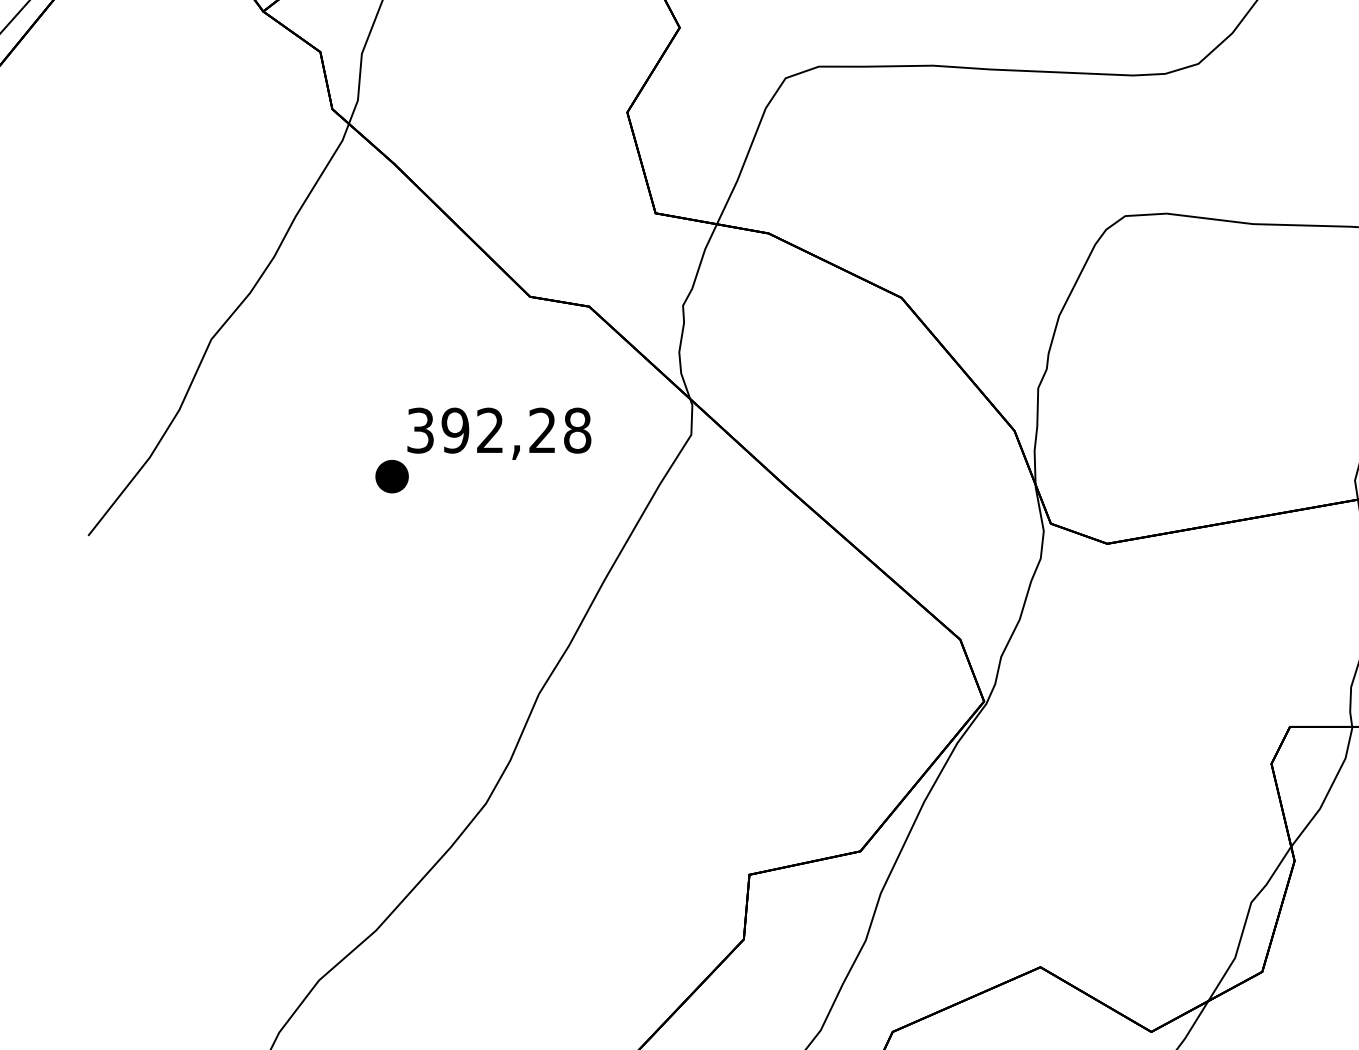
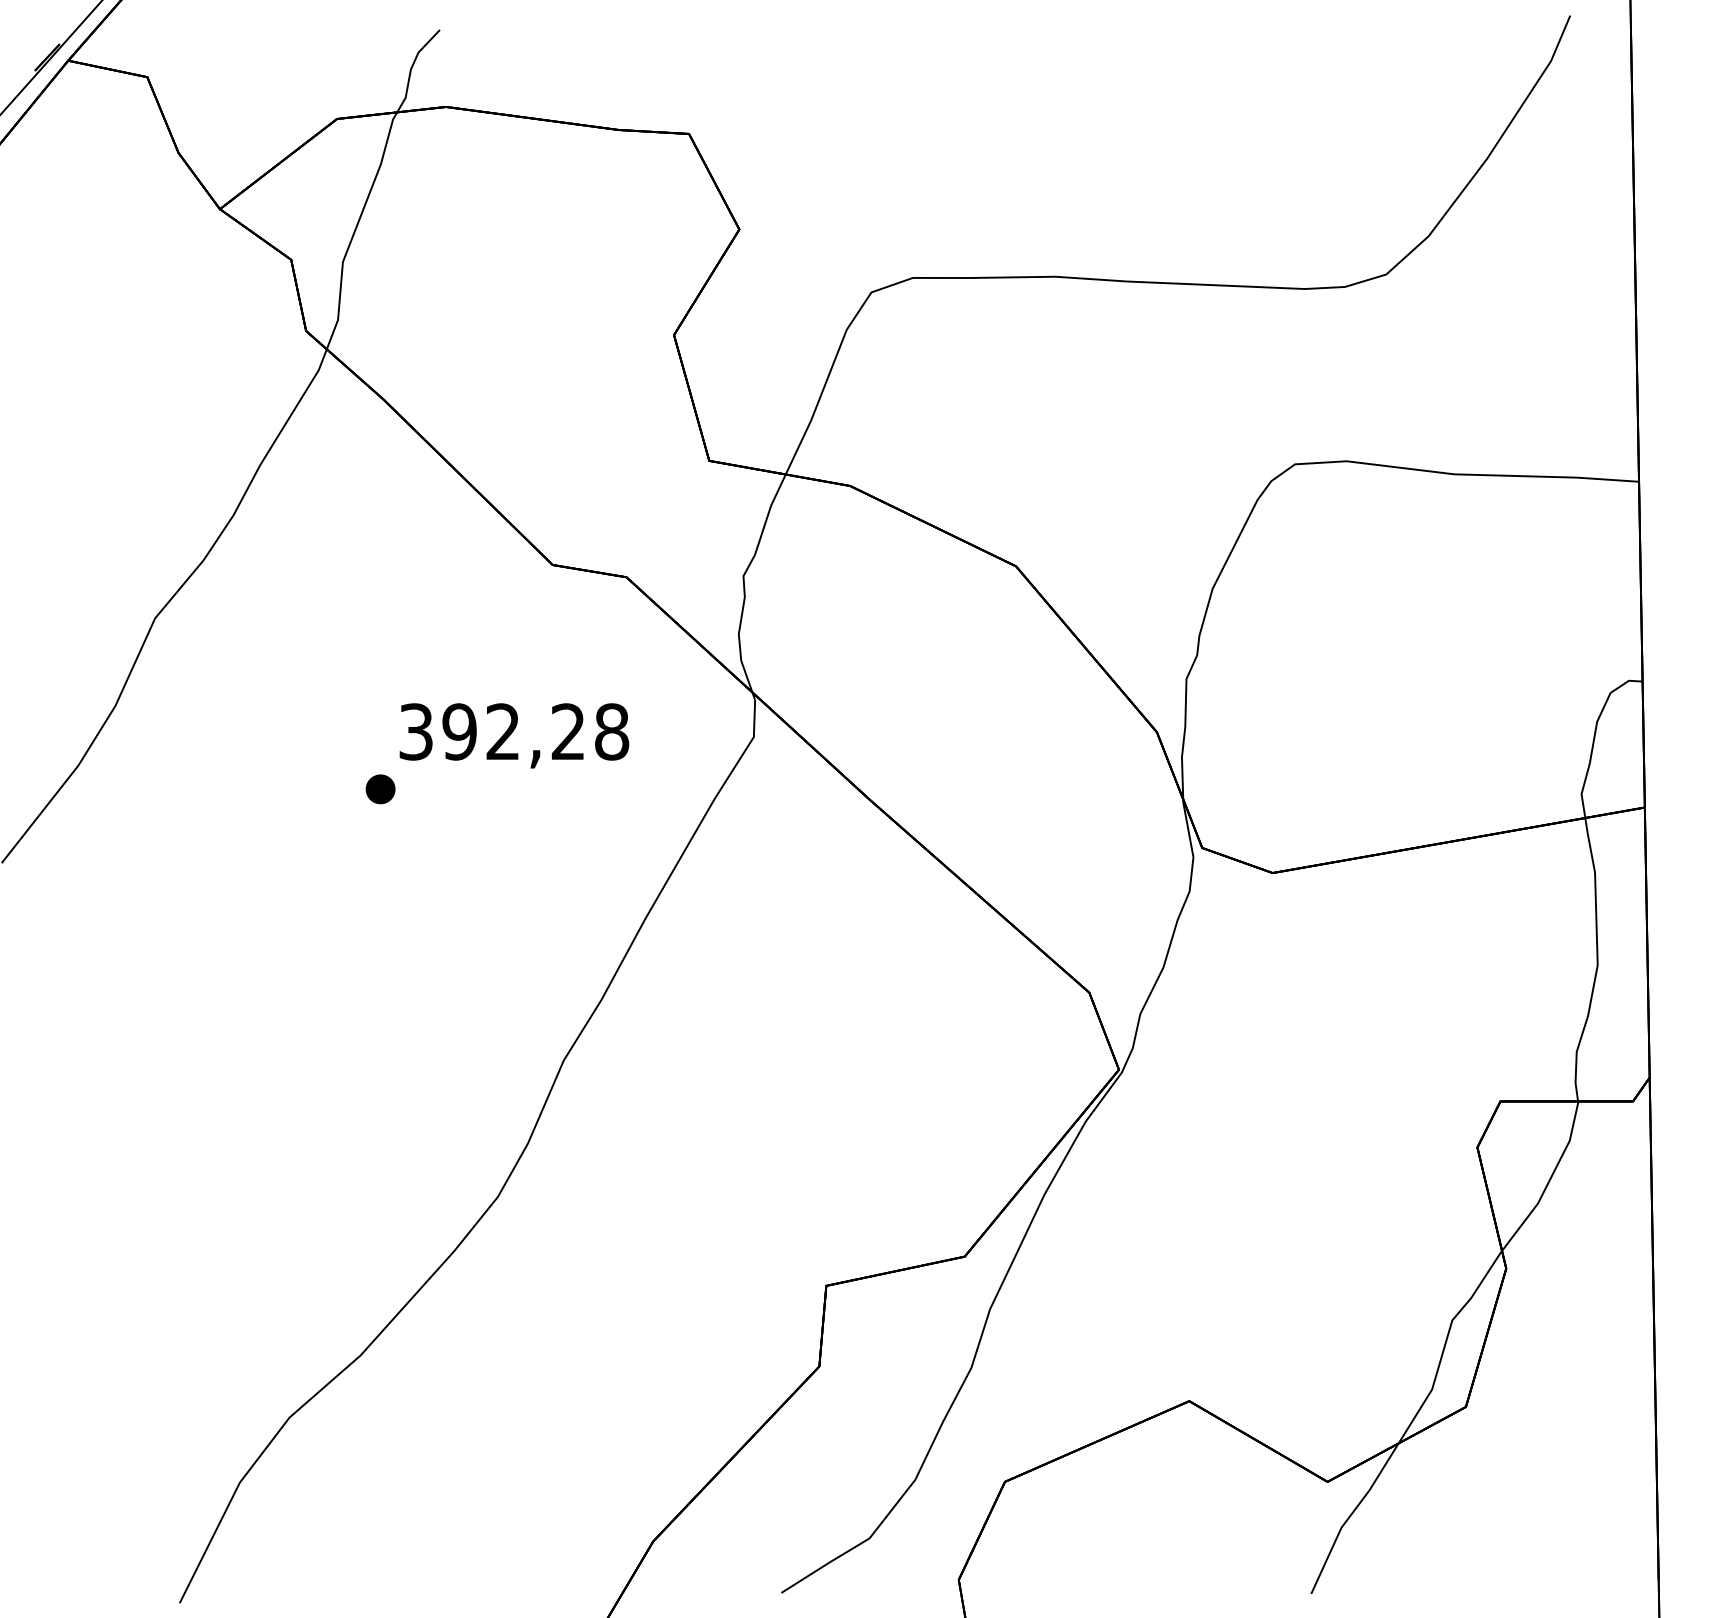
part: (391, 476) -> (380, 789), size x0.71

